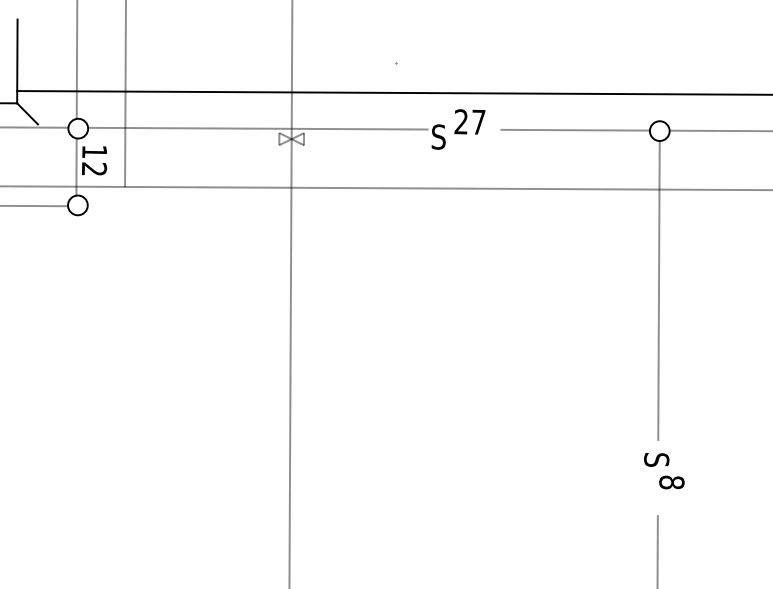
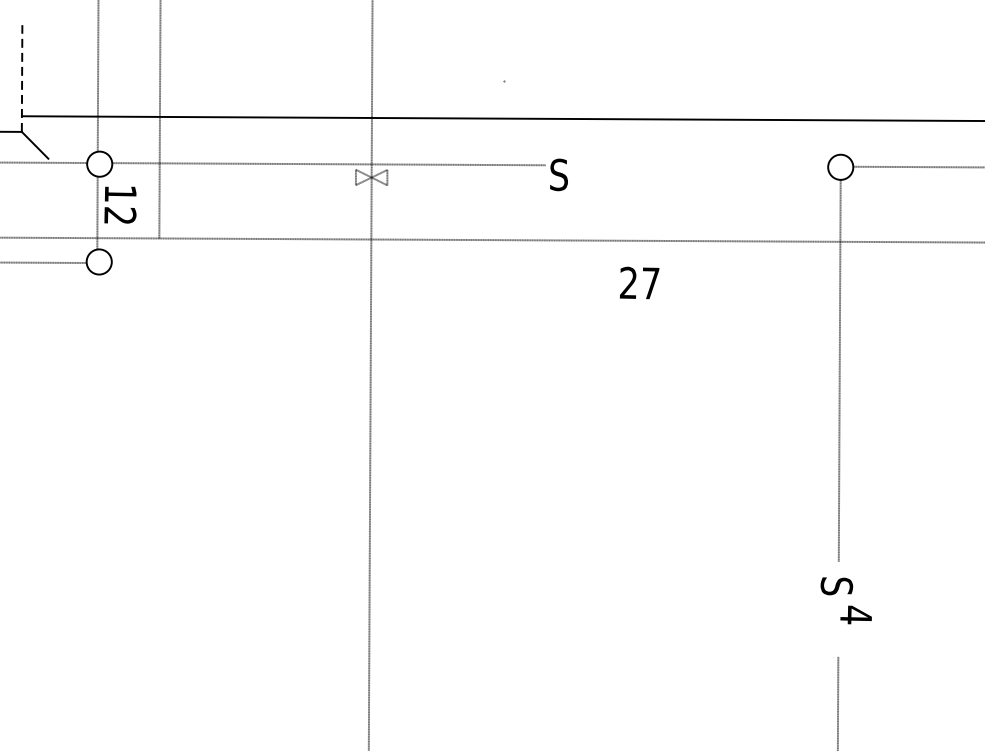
line: (17, 61) -> (22, 78), solid -> dashed
text: (469, 121) -> (639, 282), moved
line: (574, 129) -> (732, 165), removed
text: (671, 482) -> (855, 615), 8 -> 4

